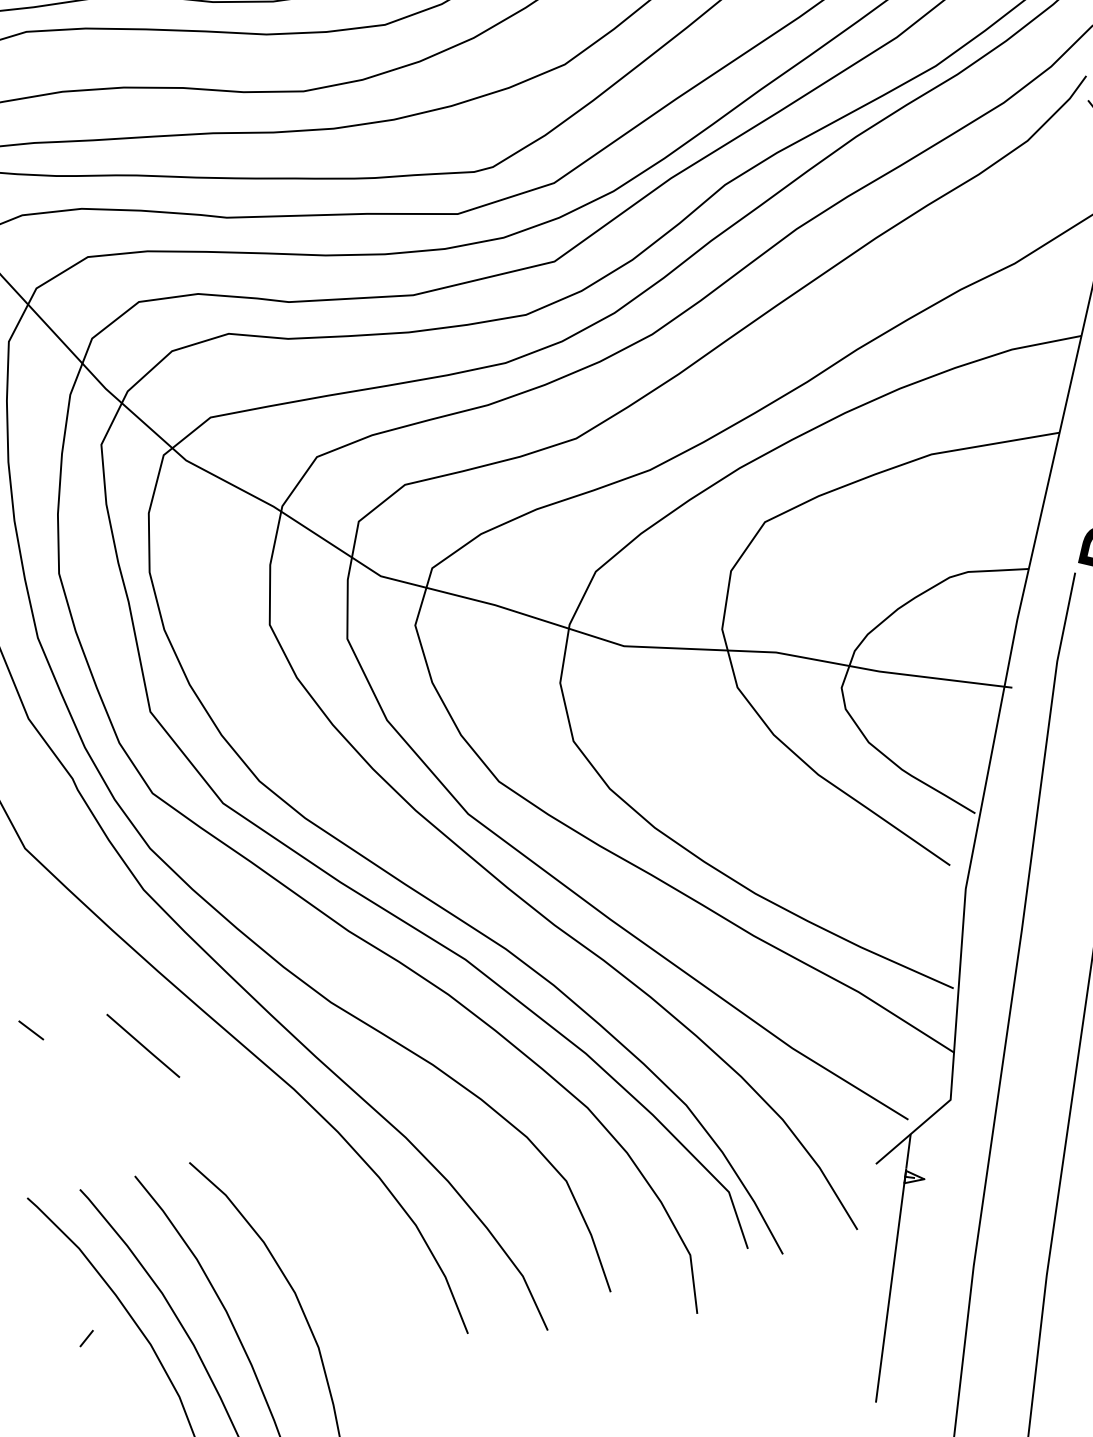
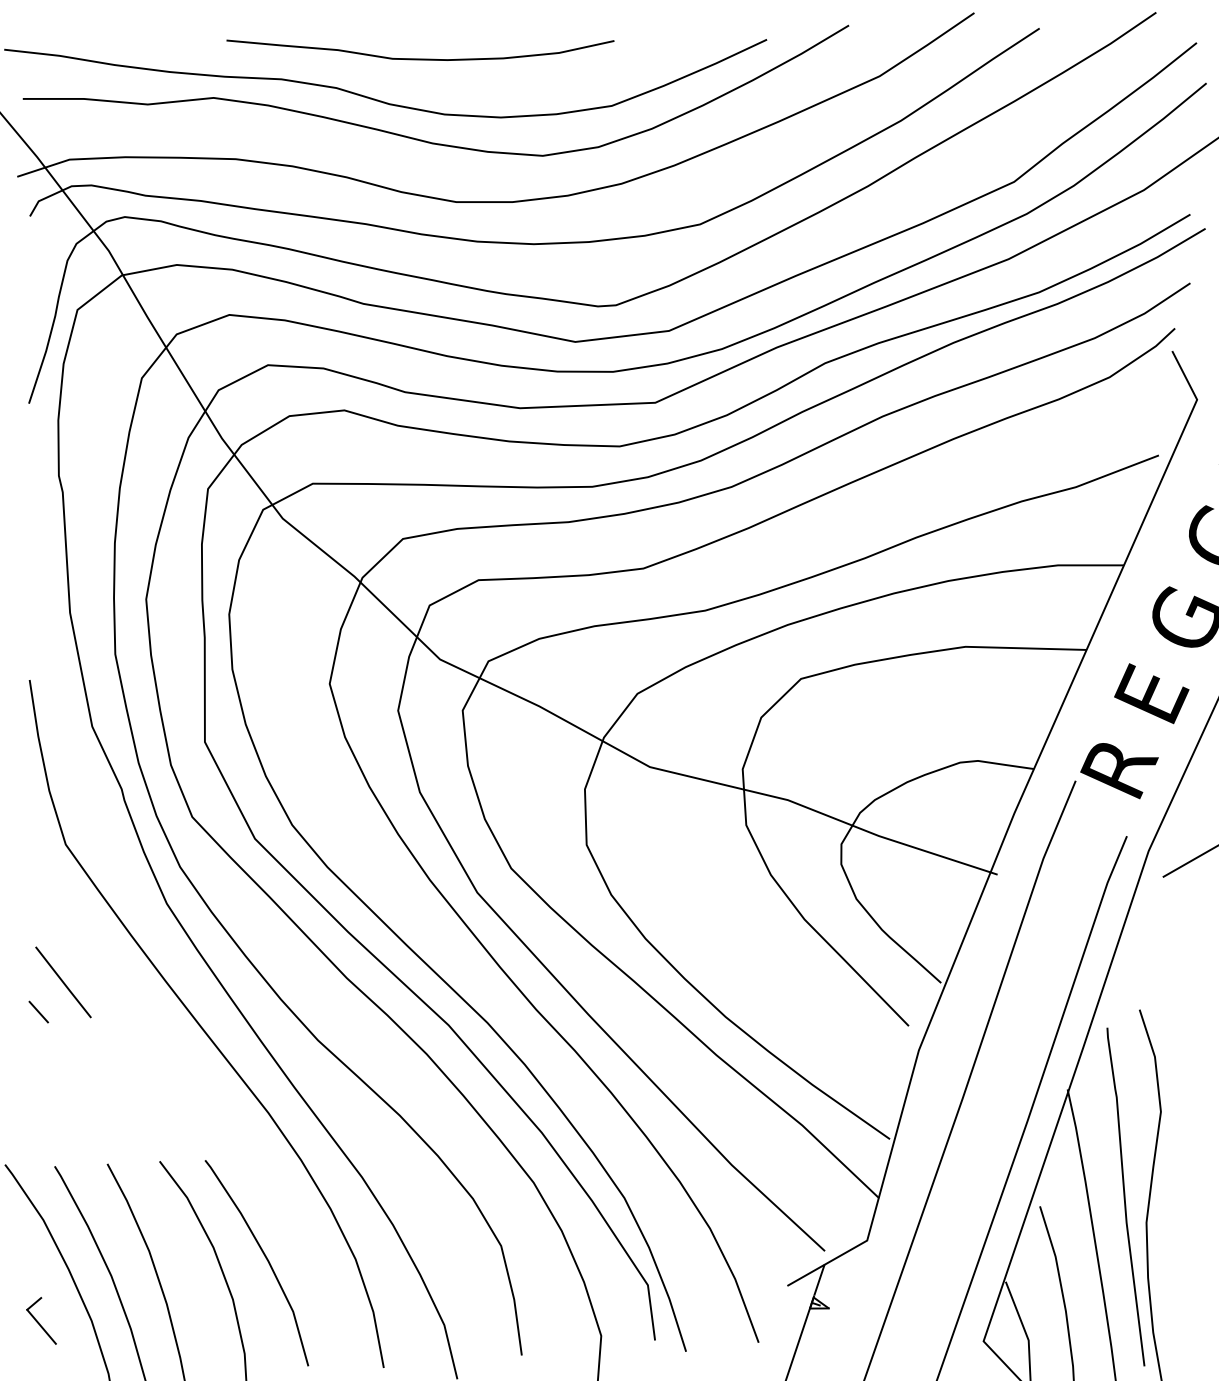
line: (143, 1046) -> (63, 982), moved
curve: (320, 1243) -> (265, 1258), added
line: (99, 1360) -> (41, 1326), added

